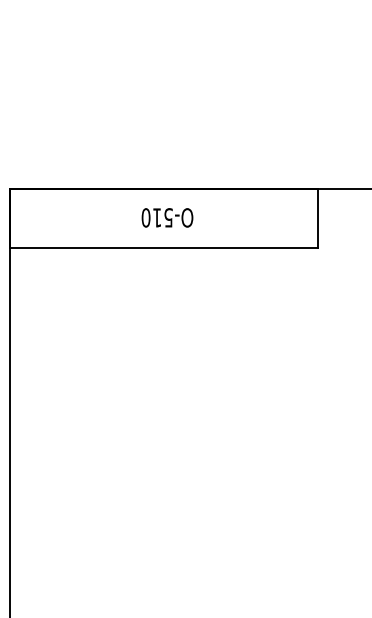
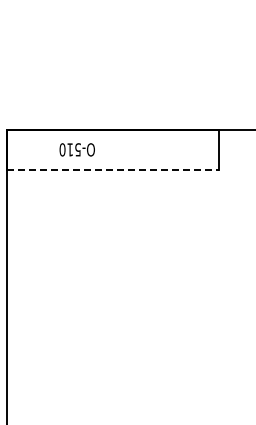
text: (166, 217) -> (76, 149), moved
line: (164, 247) -> (113, 170), solid -> dashed

